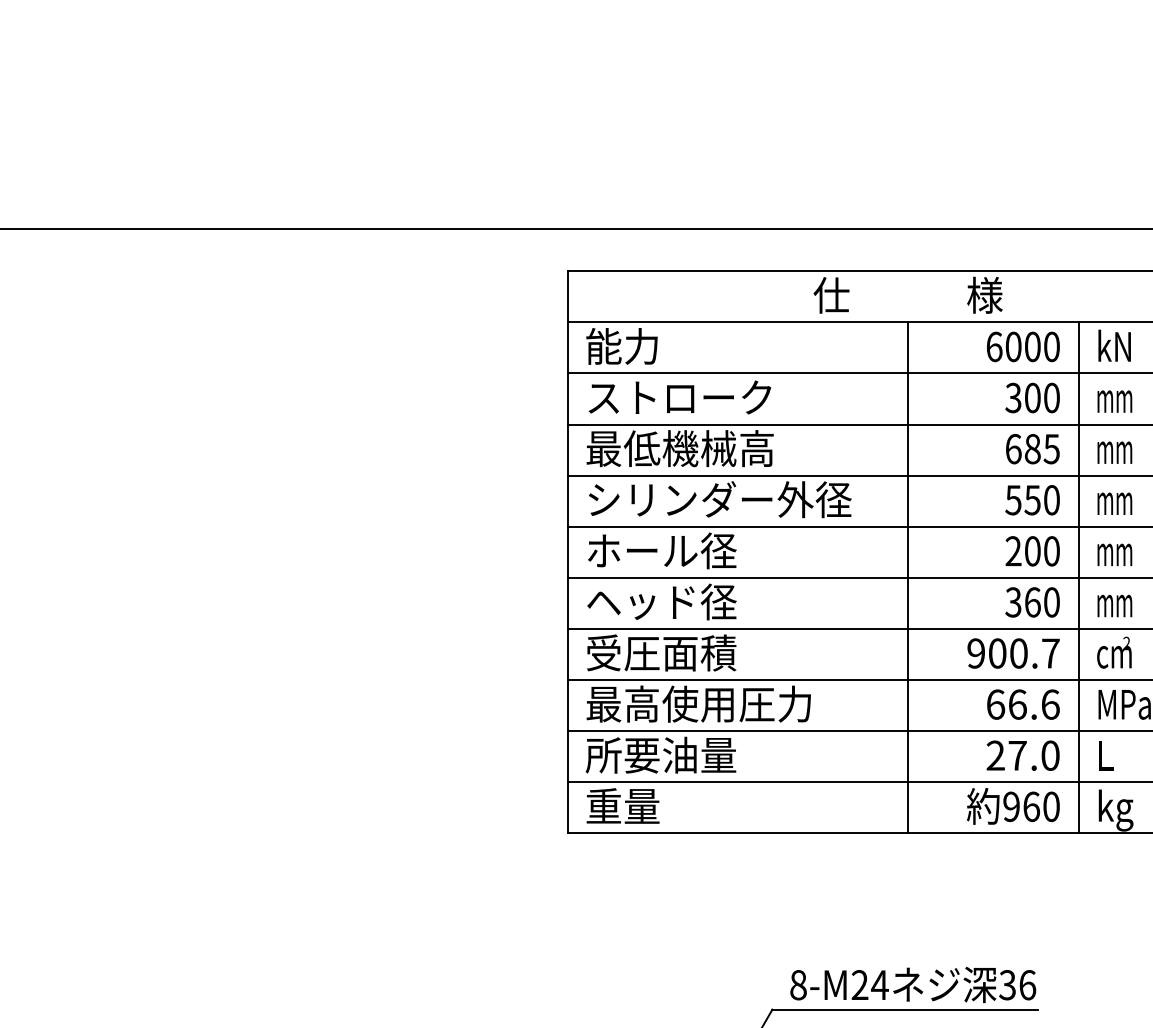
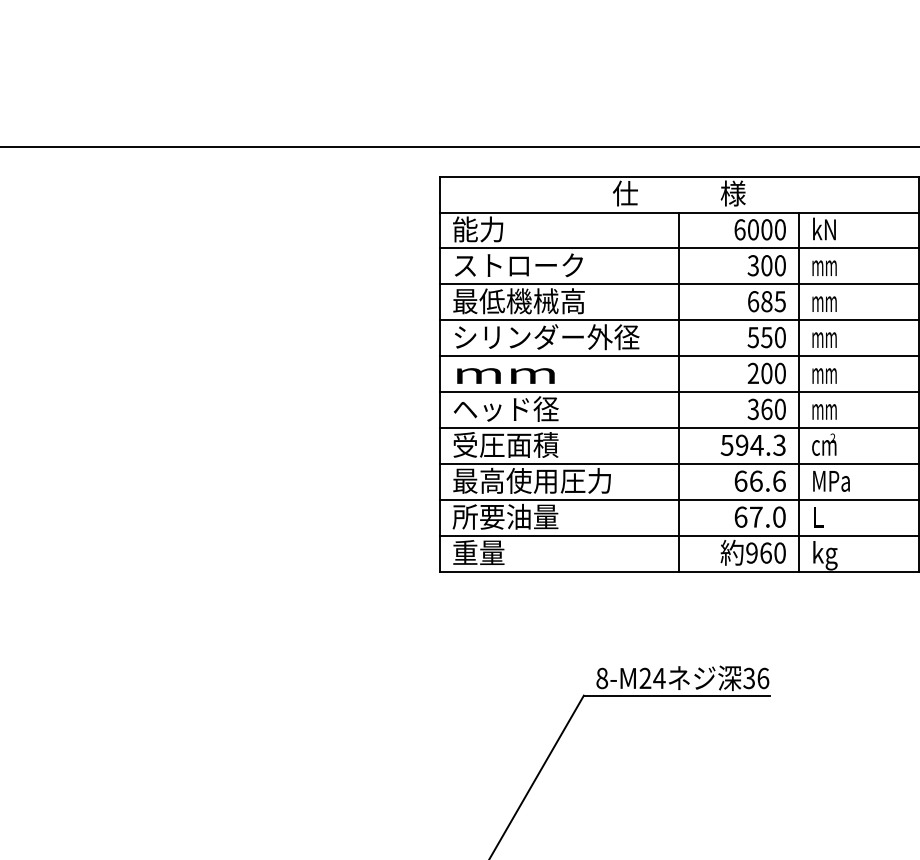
text: (662, 551) -> (506, 373), ホール径 -> mm
text: (1012, 652) -> (752, 444), 900.7 -> 594.3
text: (995, 754) -> (740, 516), 27.0 -> 67.0

